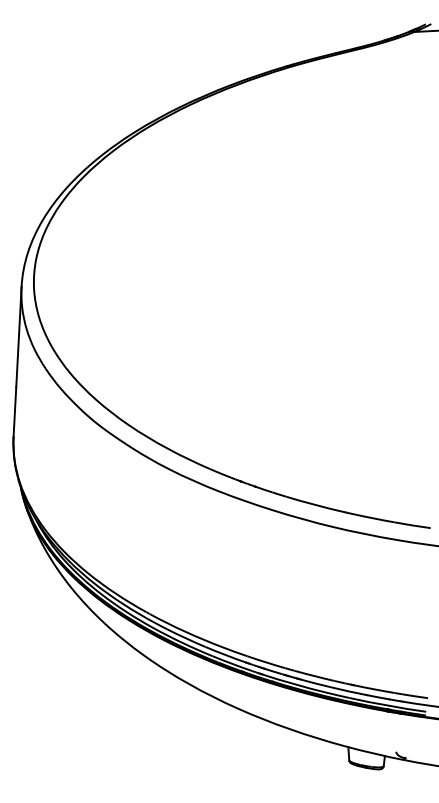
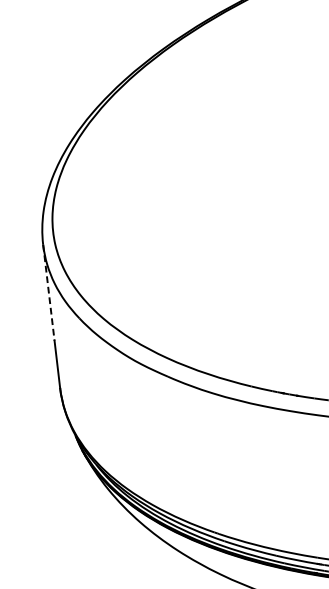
line: (18, 337) -> (48, 293), solid -> dashed

